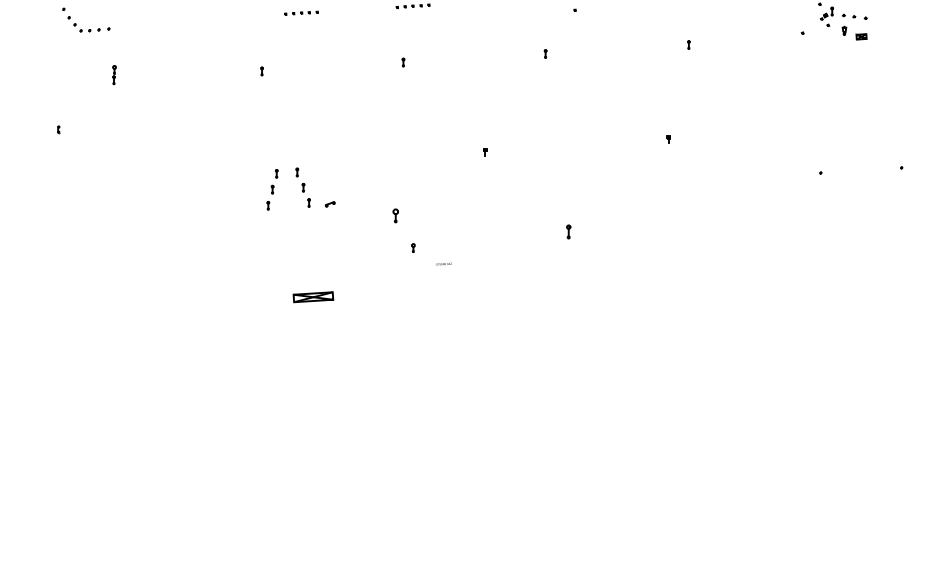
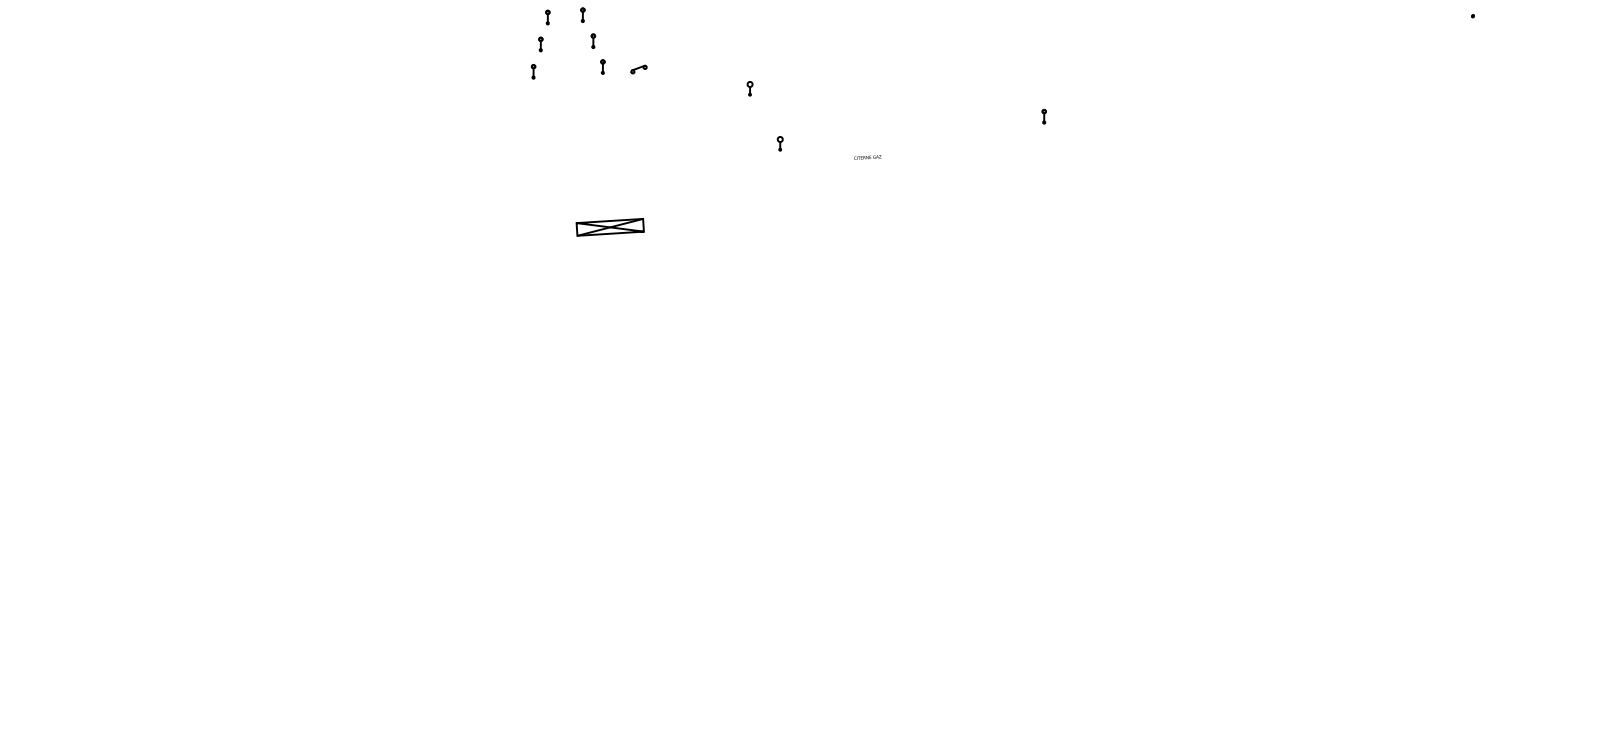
part: (395, 215) -> (749, 88), size x0.62
part: (568, 232) -> (1043, 117), size x0.62
text: (443, 263) -> (867, 156), moved

